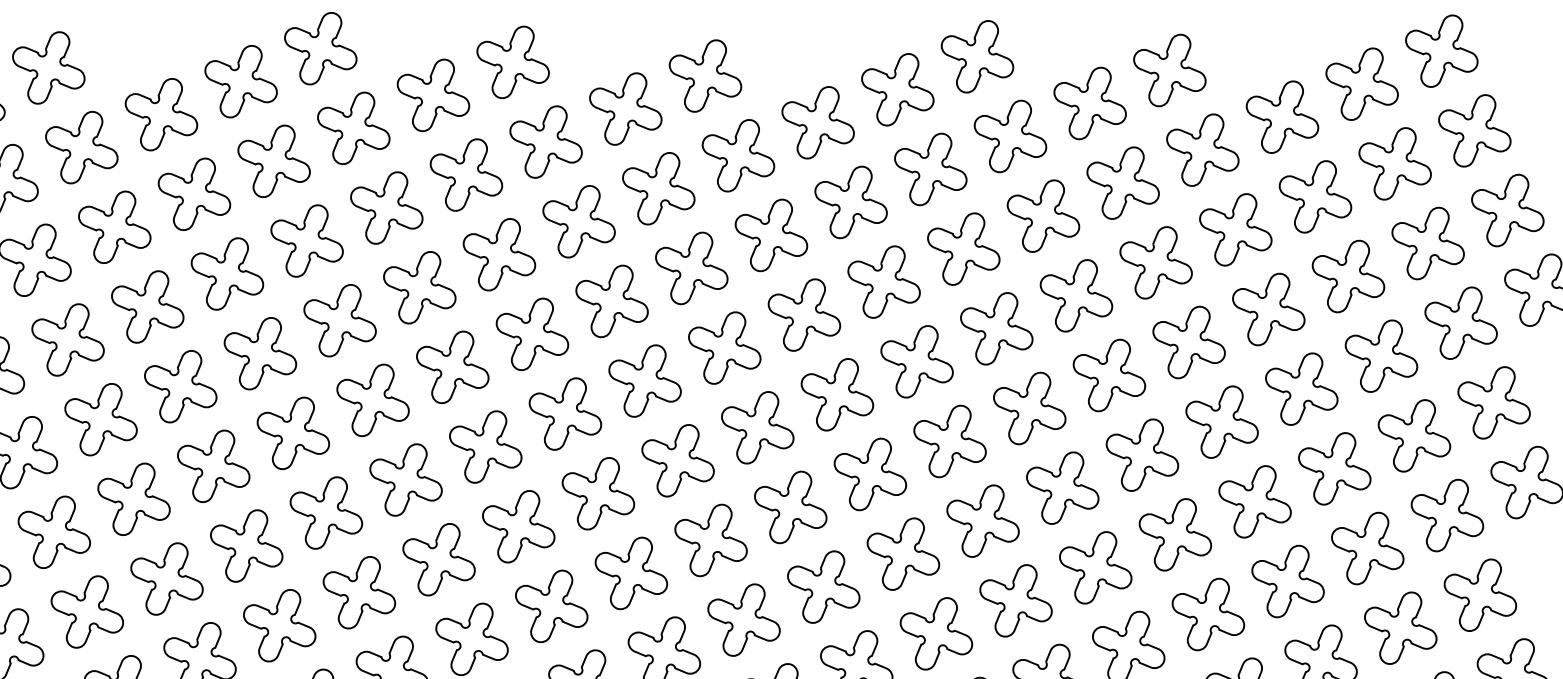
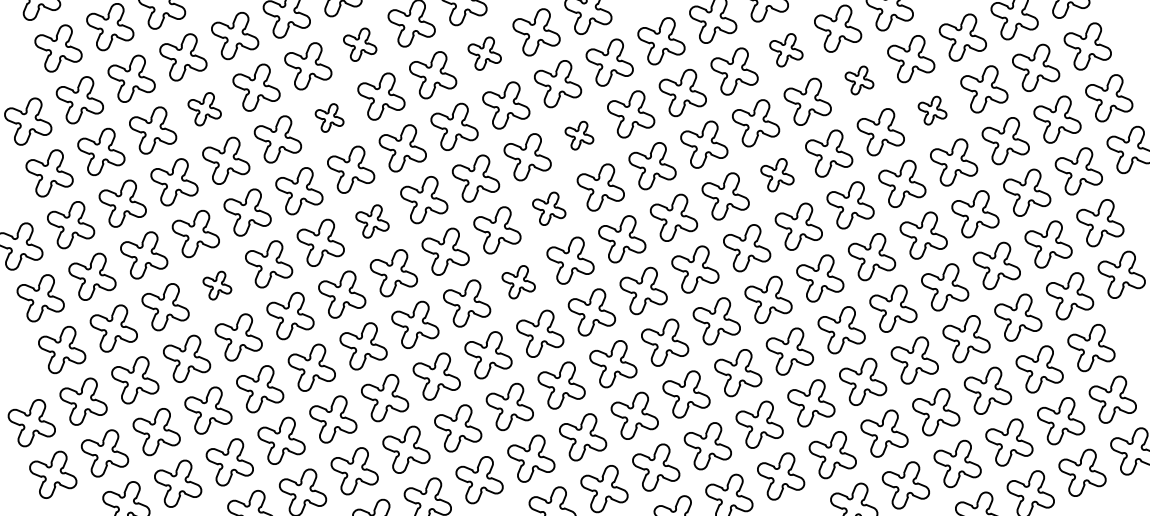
part: (354, 127) -> (360, 44), size x0.7
part: (1010, 136) -> (786, 50), size x0.7
part: (545, 141) -> (484, 53), size x0.7
part: (1123, 183) -> (859, 80), size x0.6
part: (114, 227) -> (204, 109), size x0.7
part: (1235, 229) -> (932, 110), size x0.6
part: (306, 240) -> (329, 117), size x0.6
part: (691, 267) -> (579, 135), size x0.6
part: (996, 329) -> (777, 175), size x0.7
part: (645, 380) -> (549, 208), size x0.7
part: (373, 400) -> (372, 221), size x0.7
part: (597, 494) -> (518, 282), size x0.7
part: (134, 498) -> (217, 285), size x0.6

